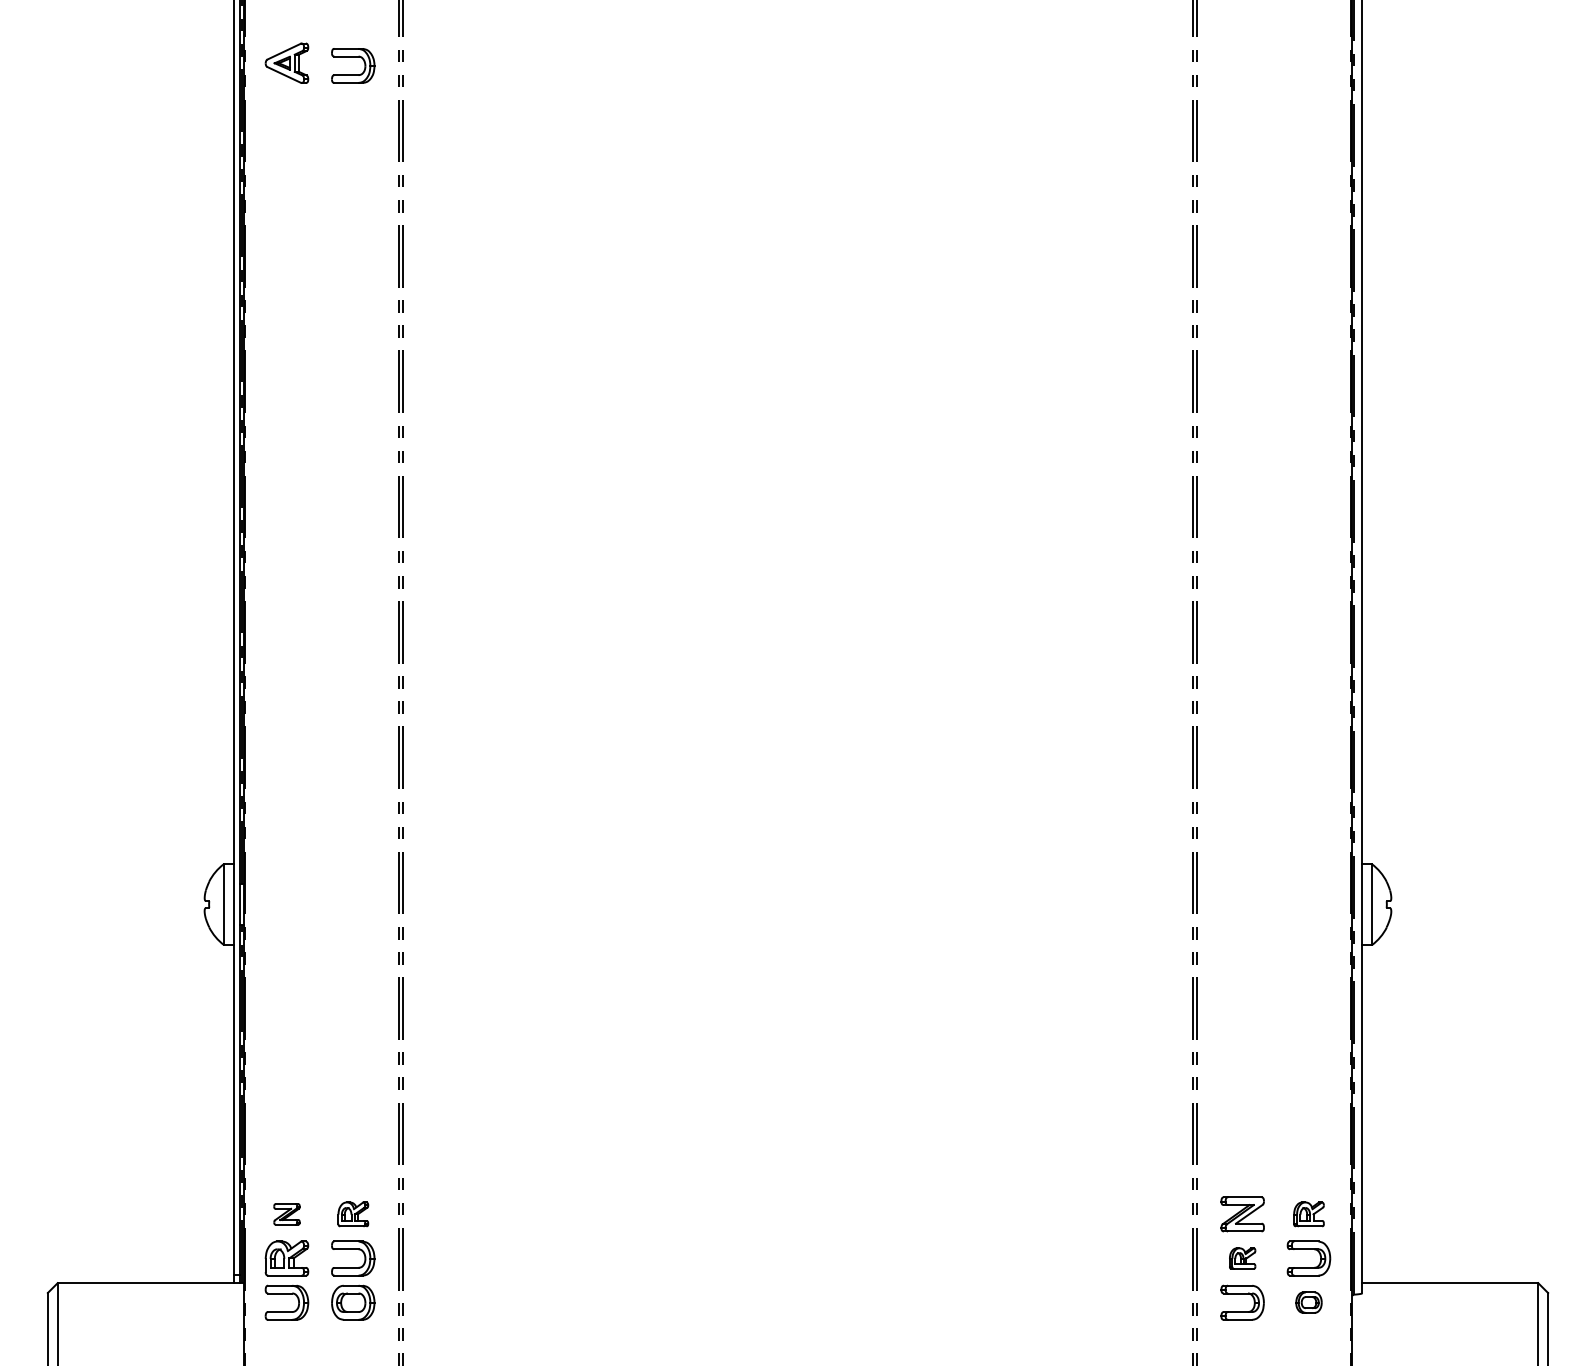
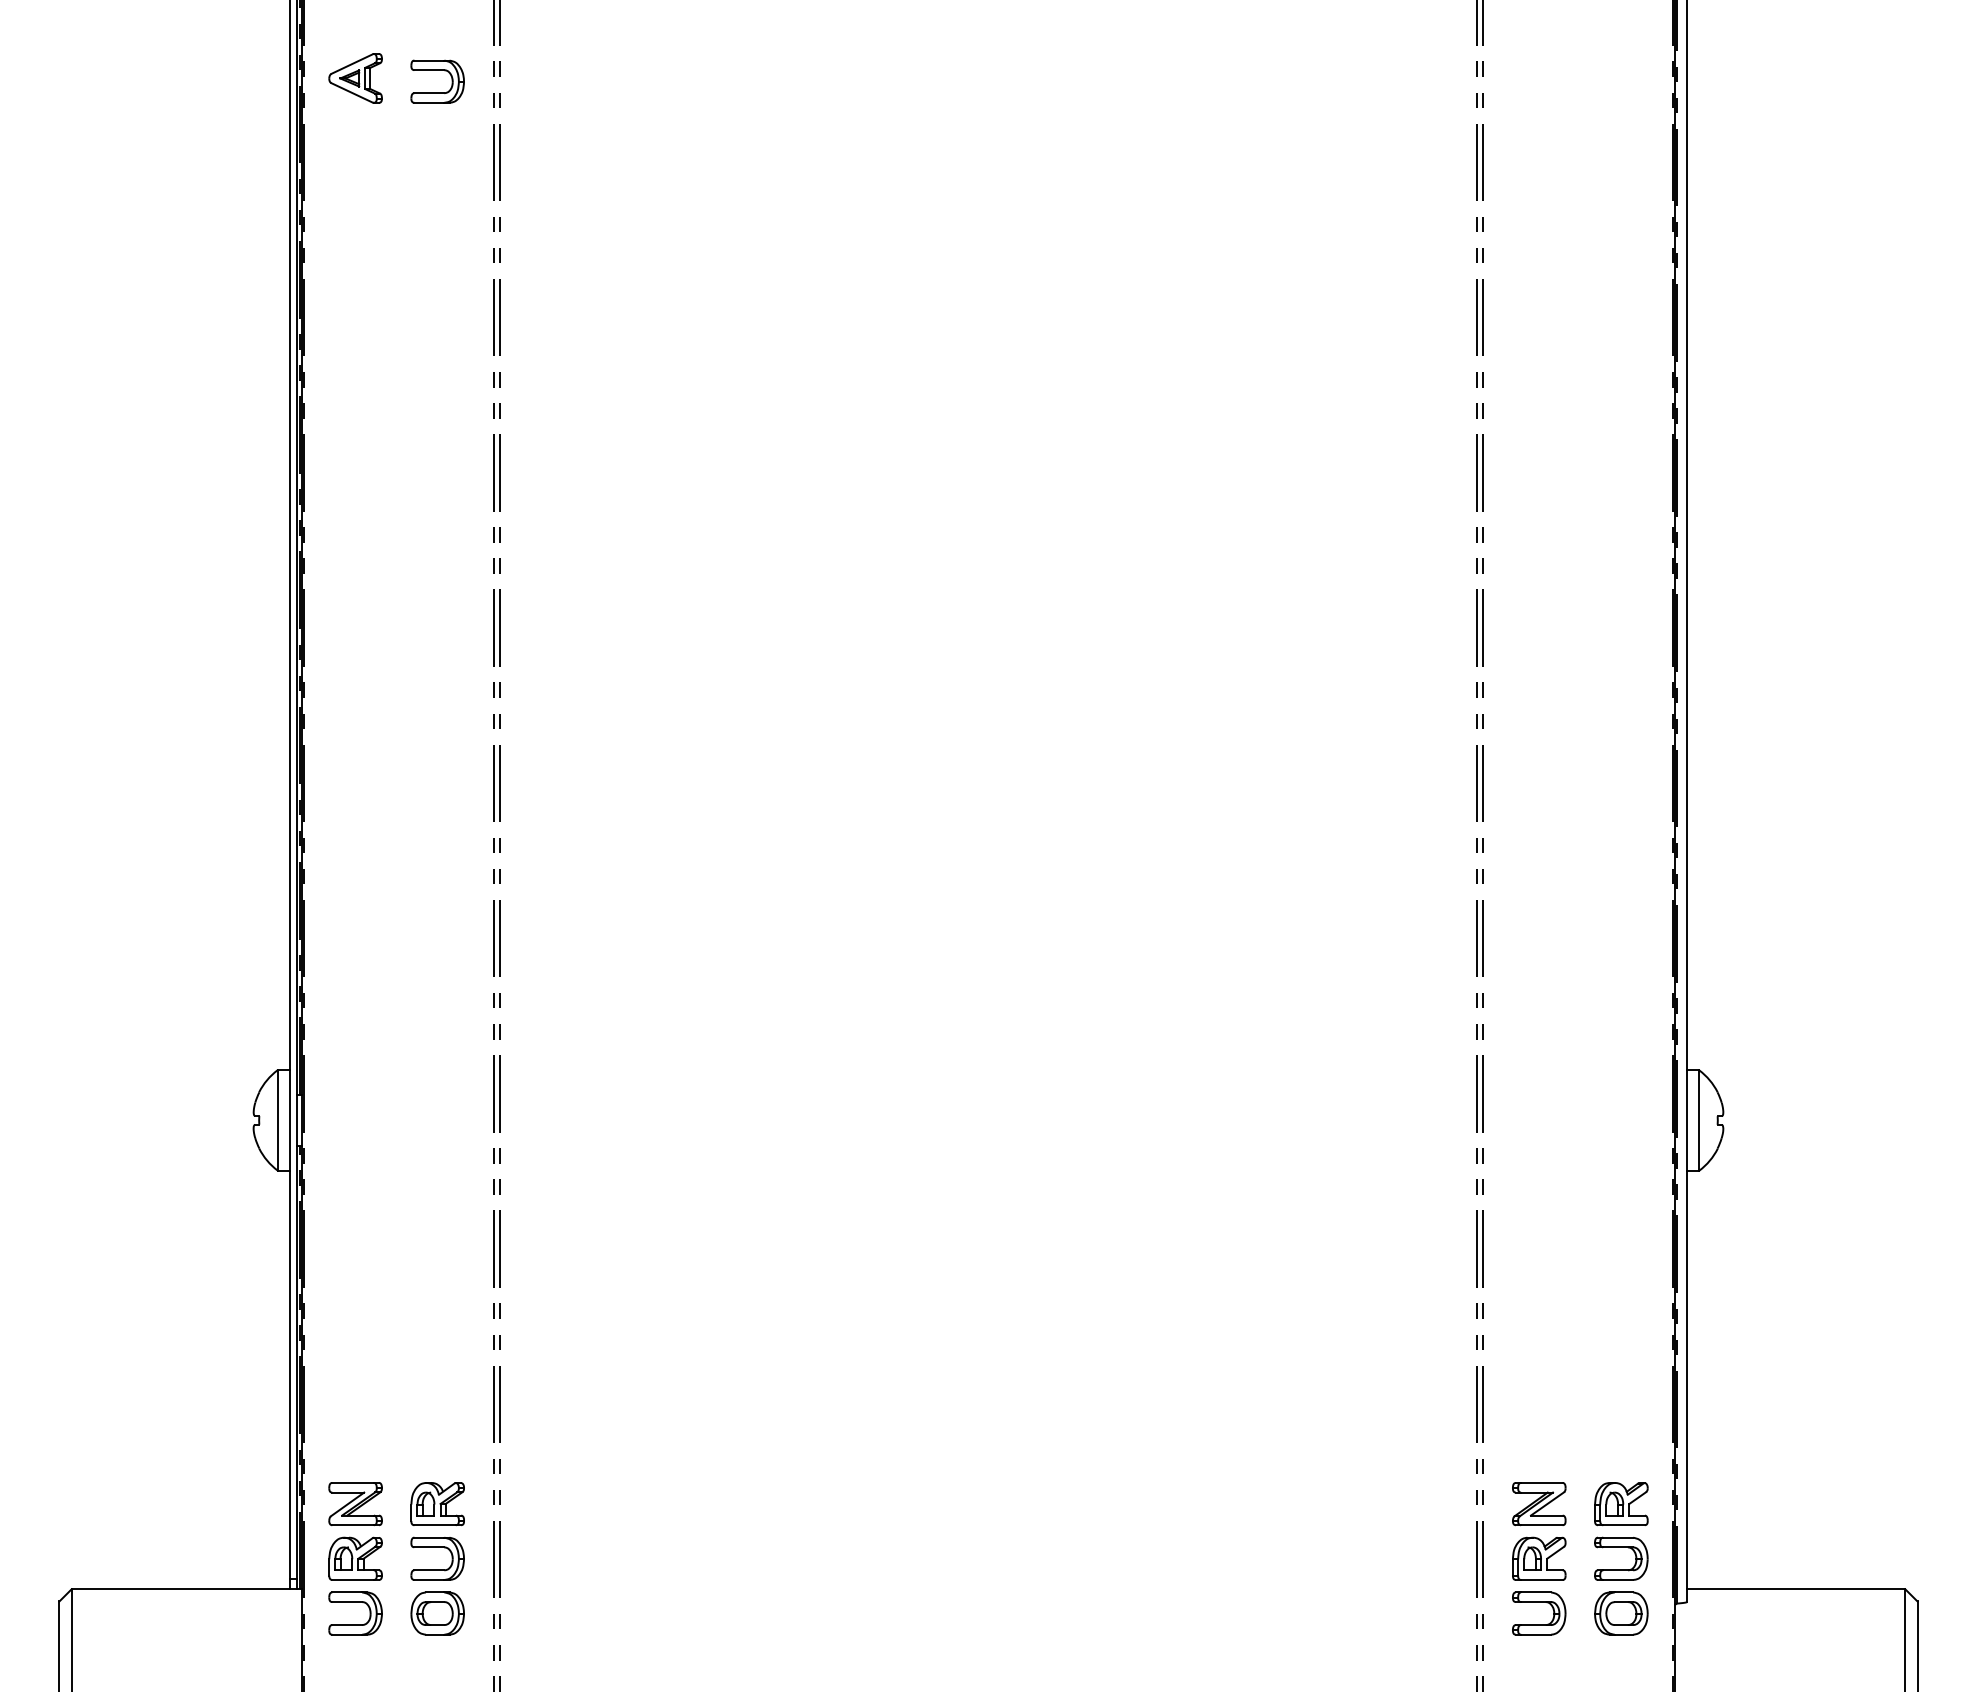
part: (286, 1214) -> (355, 1504), size x1.67
part: (353, 1214) -> (437, 1504), size x1.43
part: (1308, 1214) -> (1620, 1504), size x1.43
part: (1242, 1258) -> (1539, 1558), size x1.67
part: (1308, 1302) -> (1620, 1613), size x1.67

